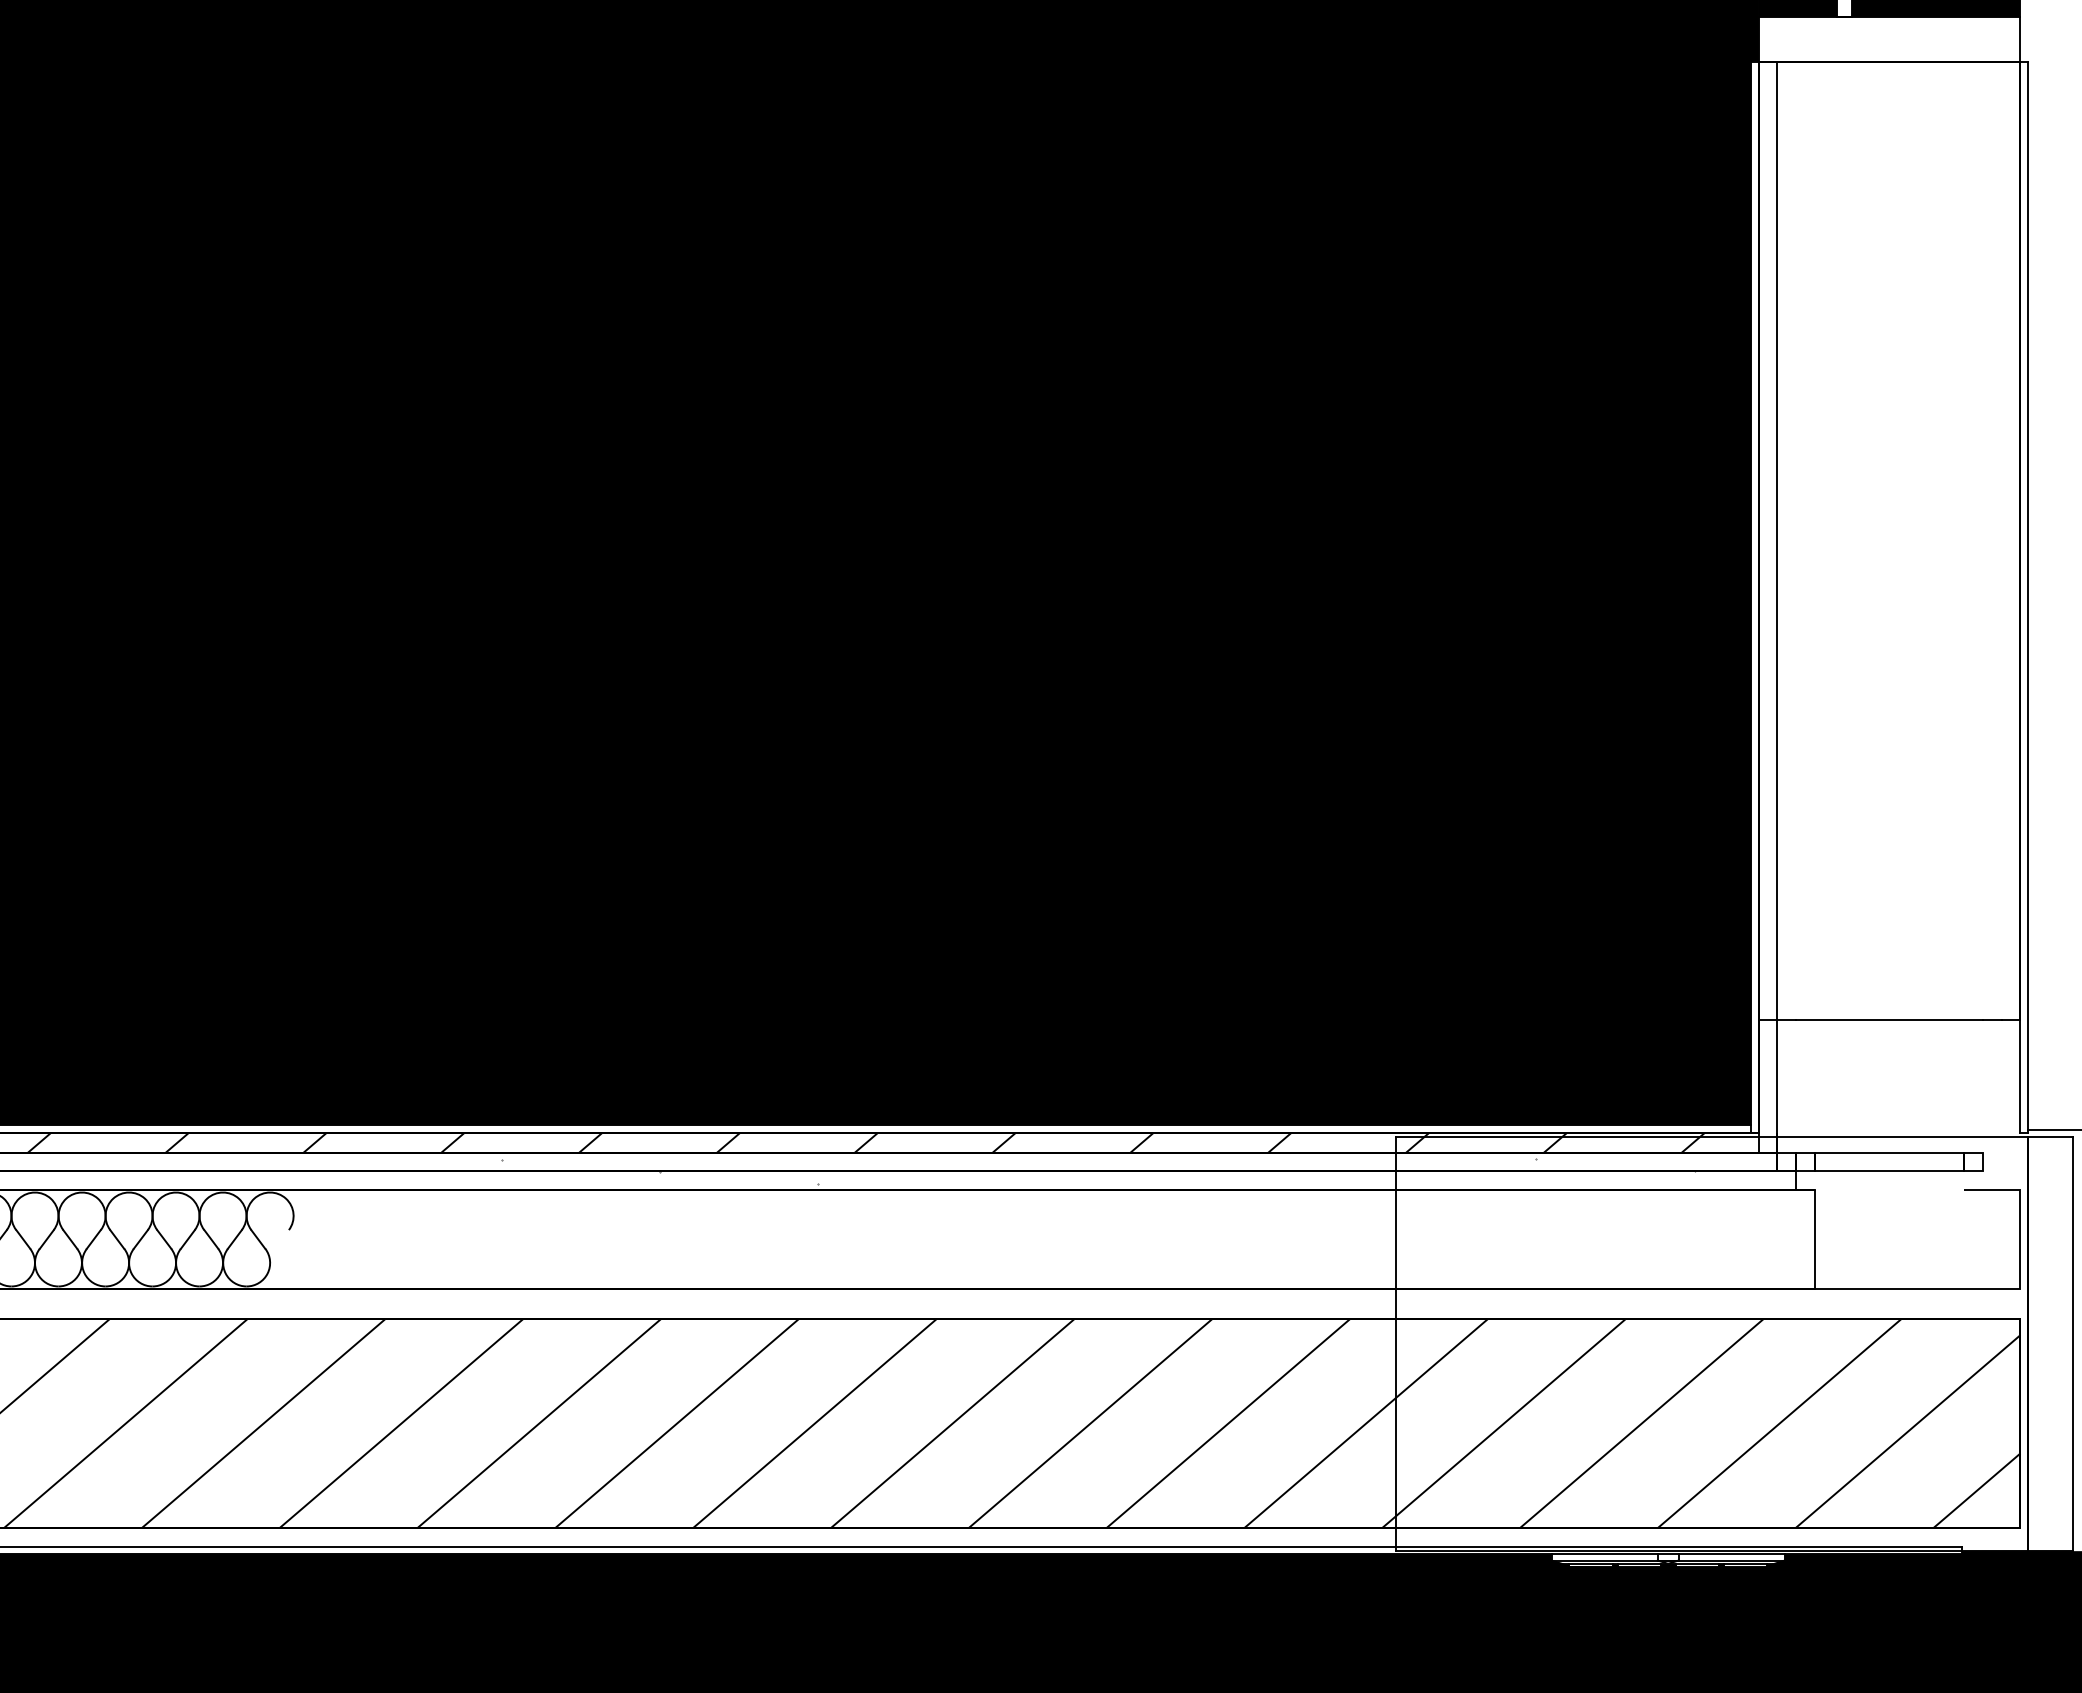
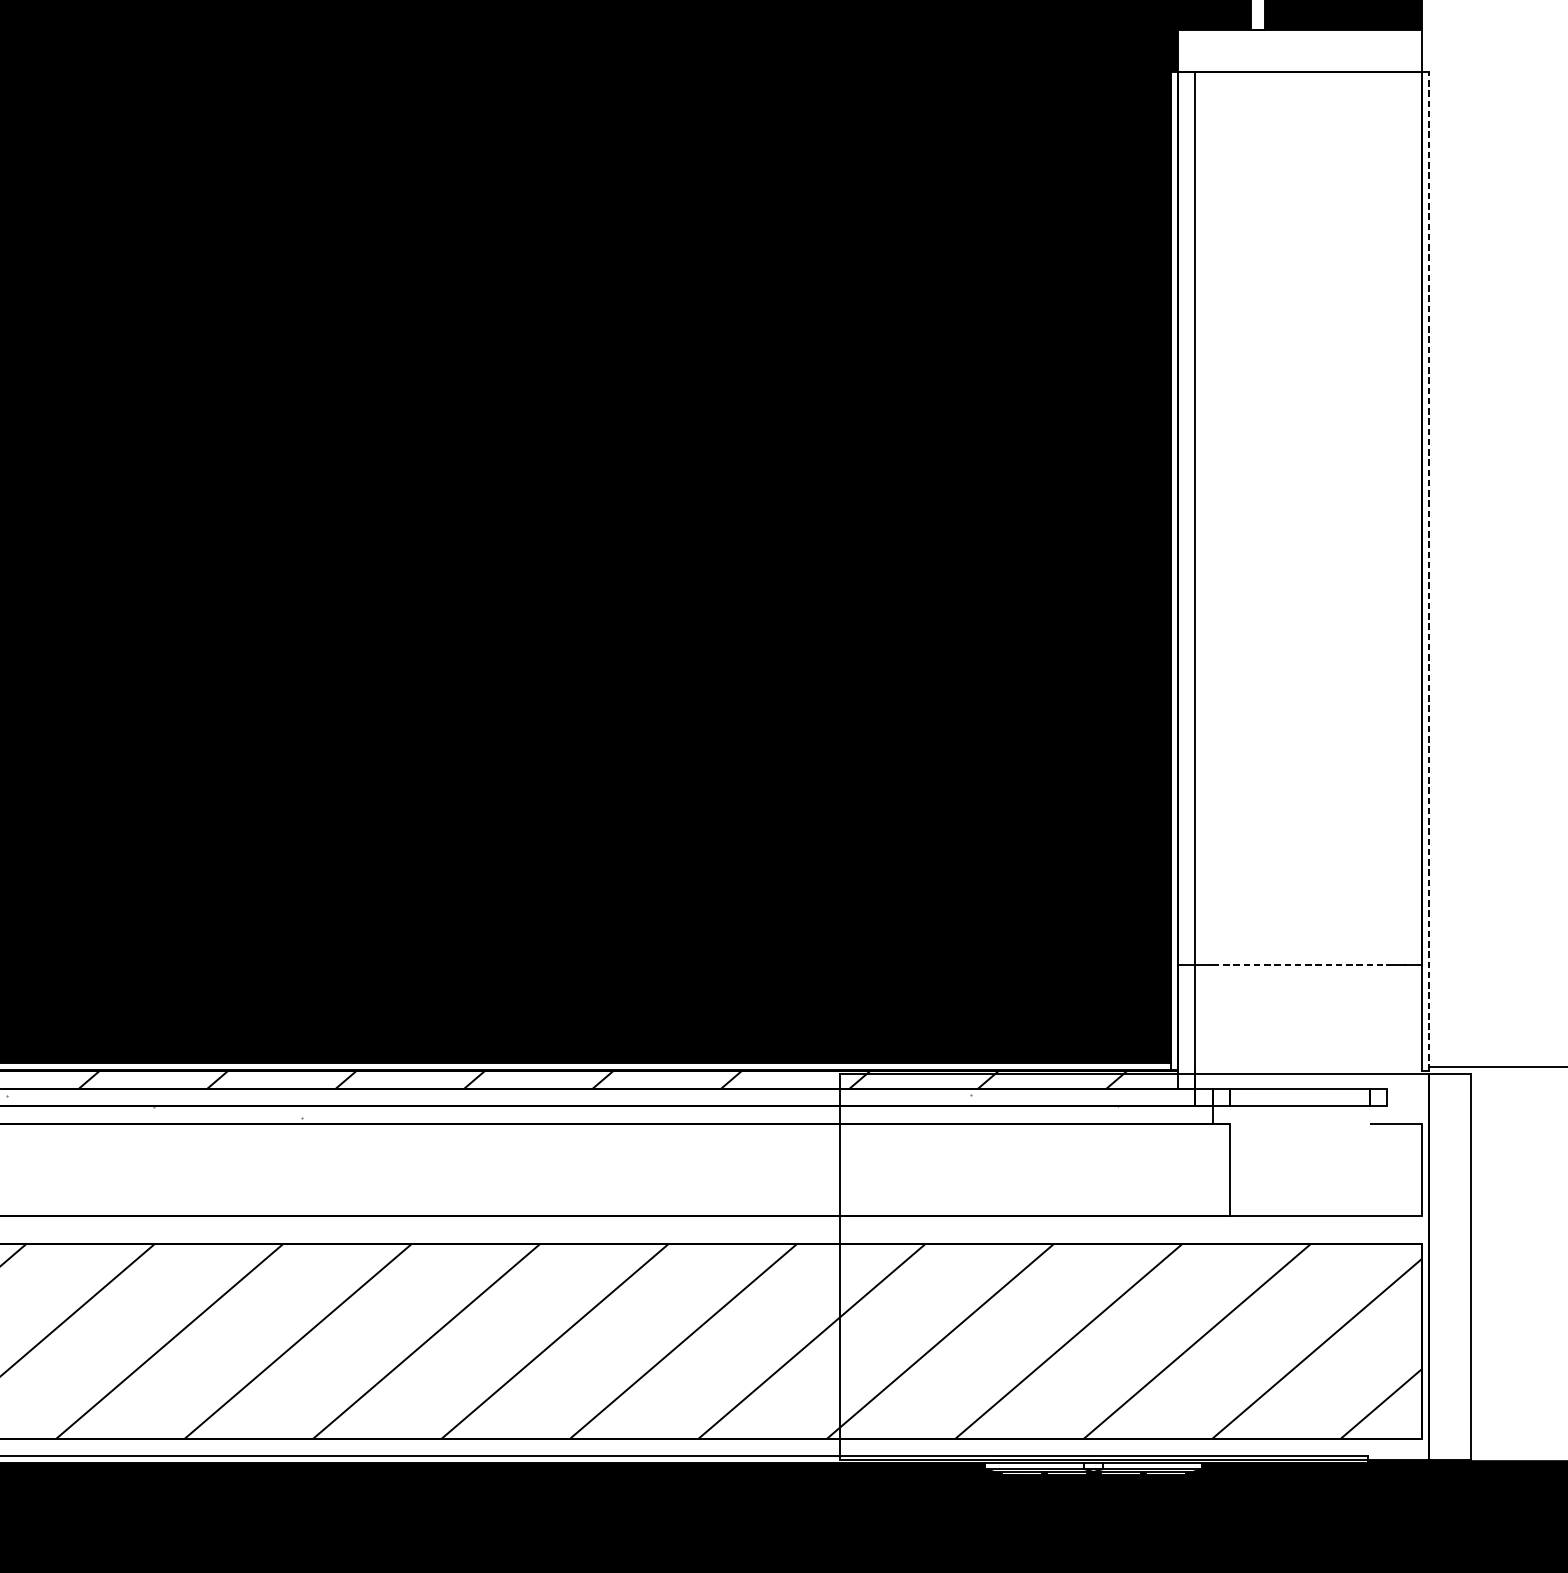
line: (2027, 597) -> (1428, 571), solid -> dashed
line: (1890, 1019) -> (1300, 964), solid -> dashed

